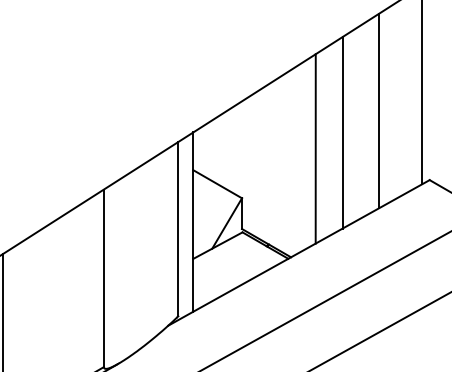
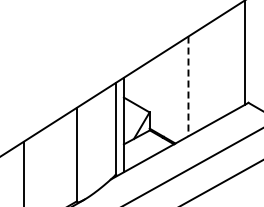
line: (378, 111) -> (221, 66), removed
line: (342, 131) -> (202, 77), removed
line: (315, 149) -> (188, 86), solid -> dashed

